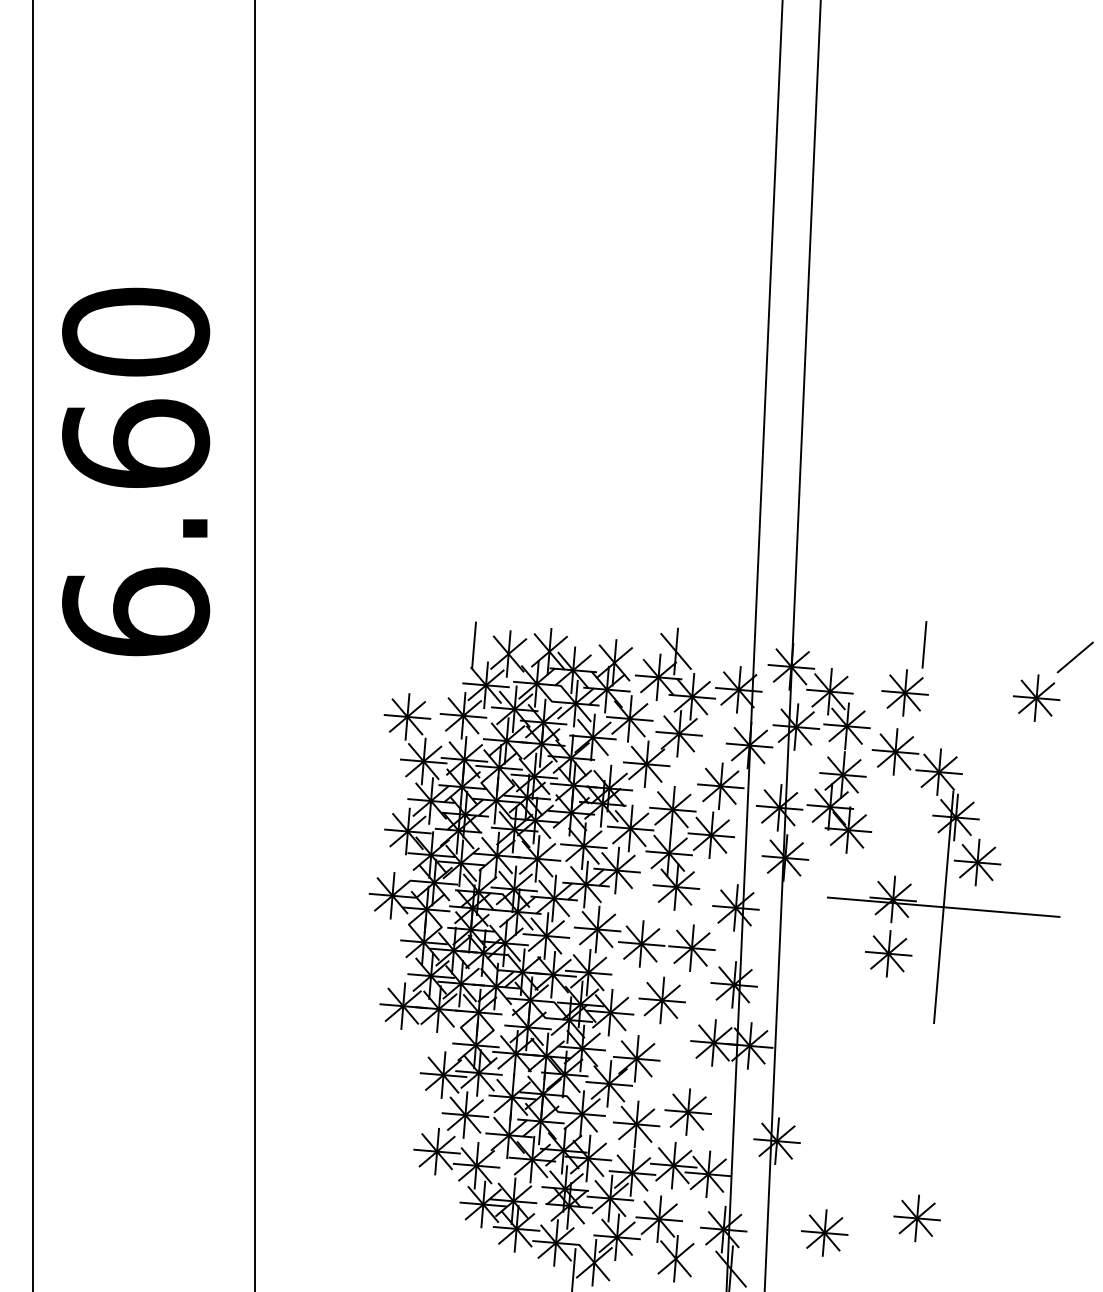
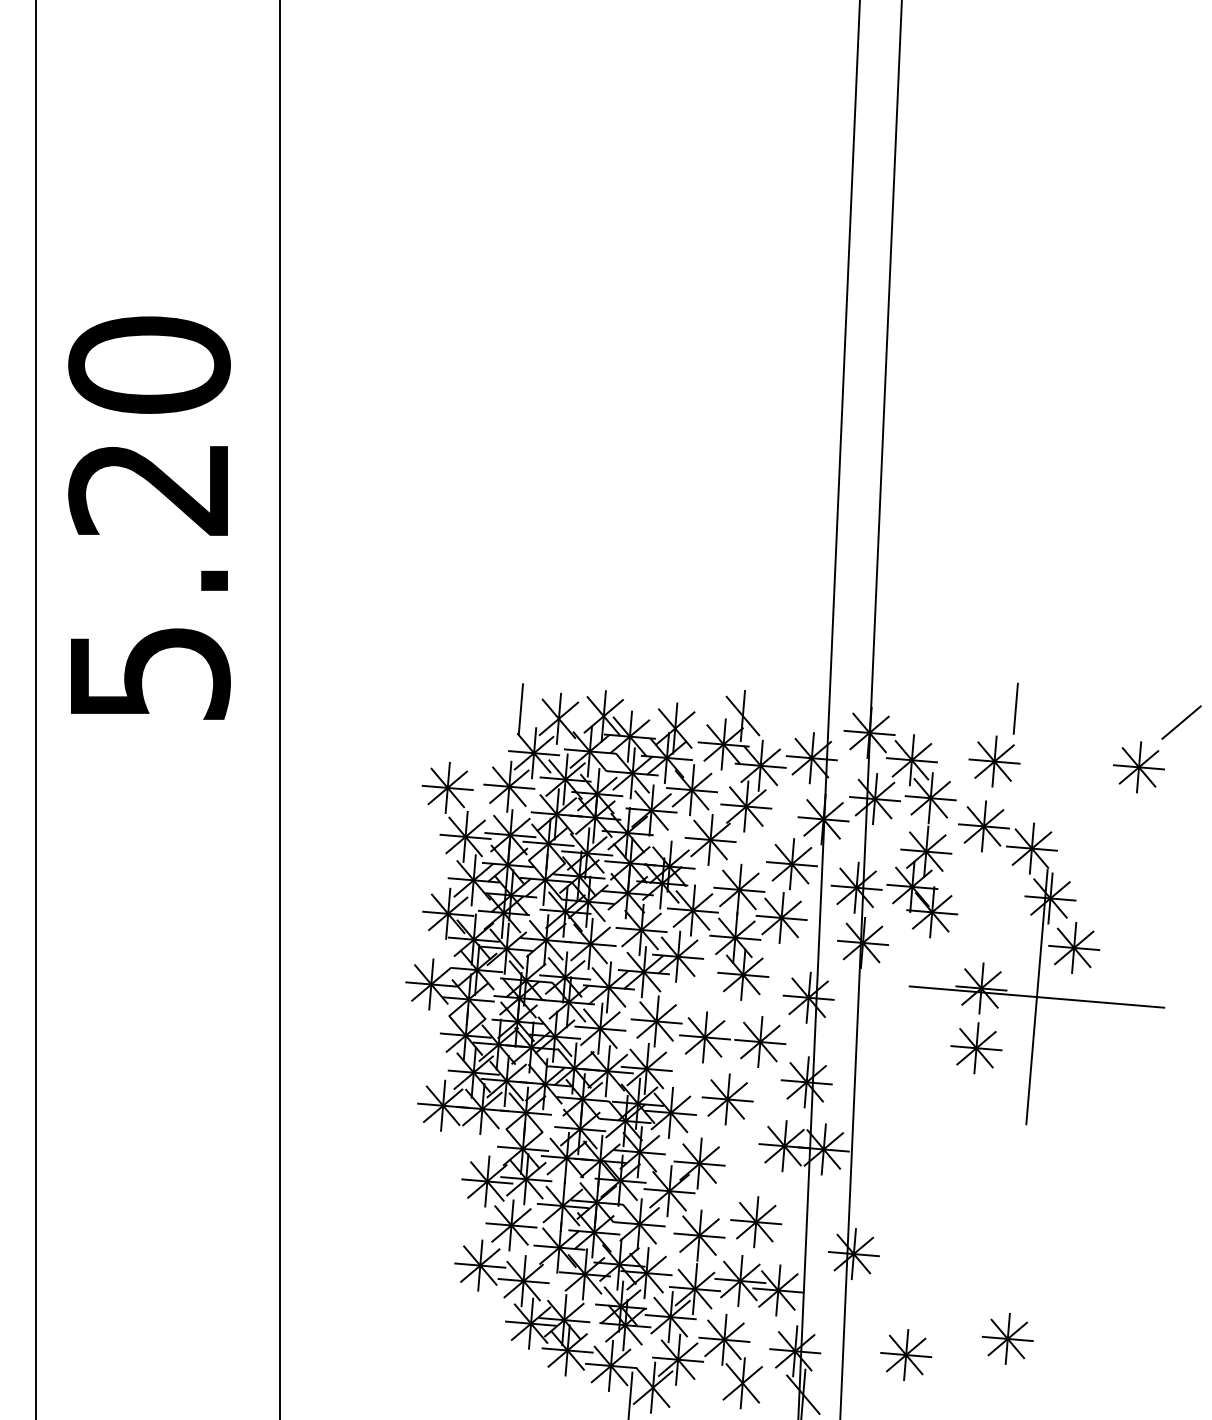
text: (136, 528) -> (149, 580), 6.60 -> 5.20

